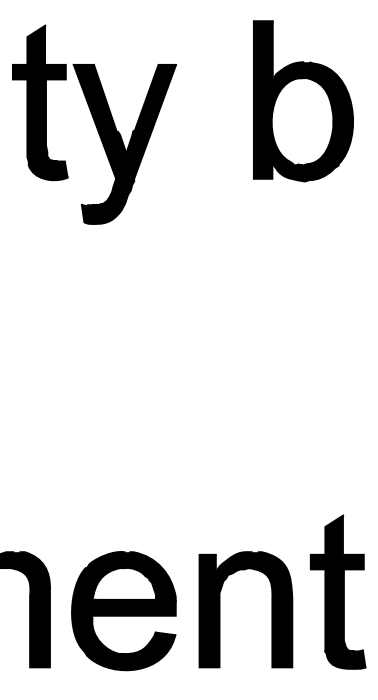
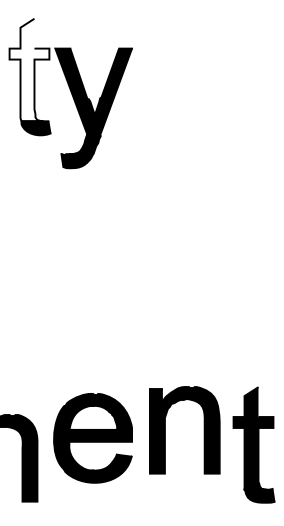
fill: (39, 92) -> (29, 69), removed
part: (302, 100) -> (227, 75), removed
part: (220, 609) -> (165, 430), moved
part: (123, 611) -> (92, 438), moved

